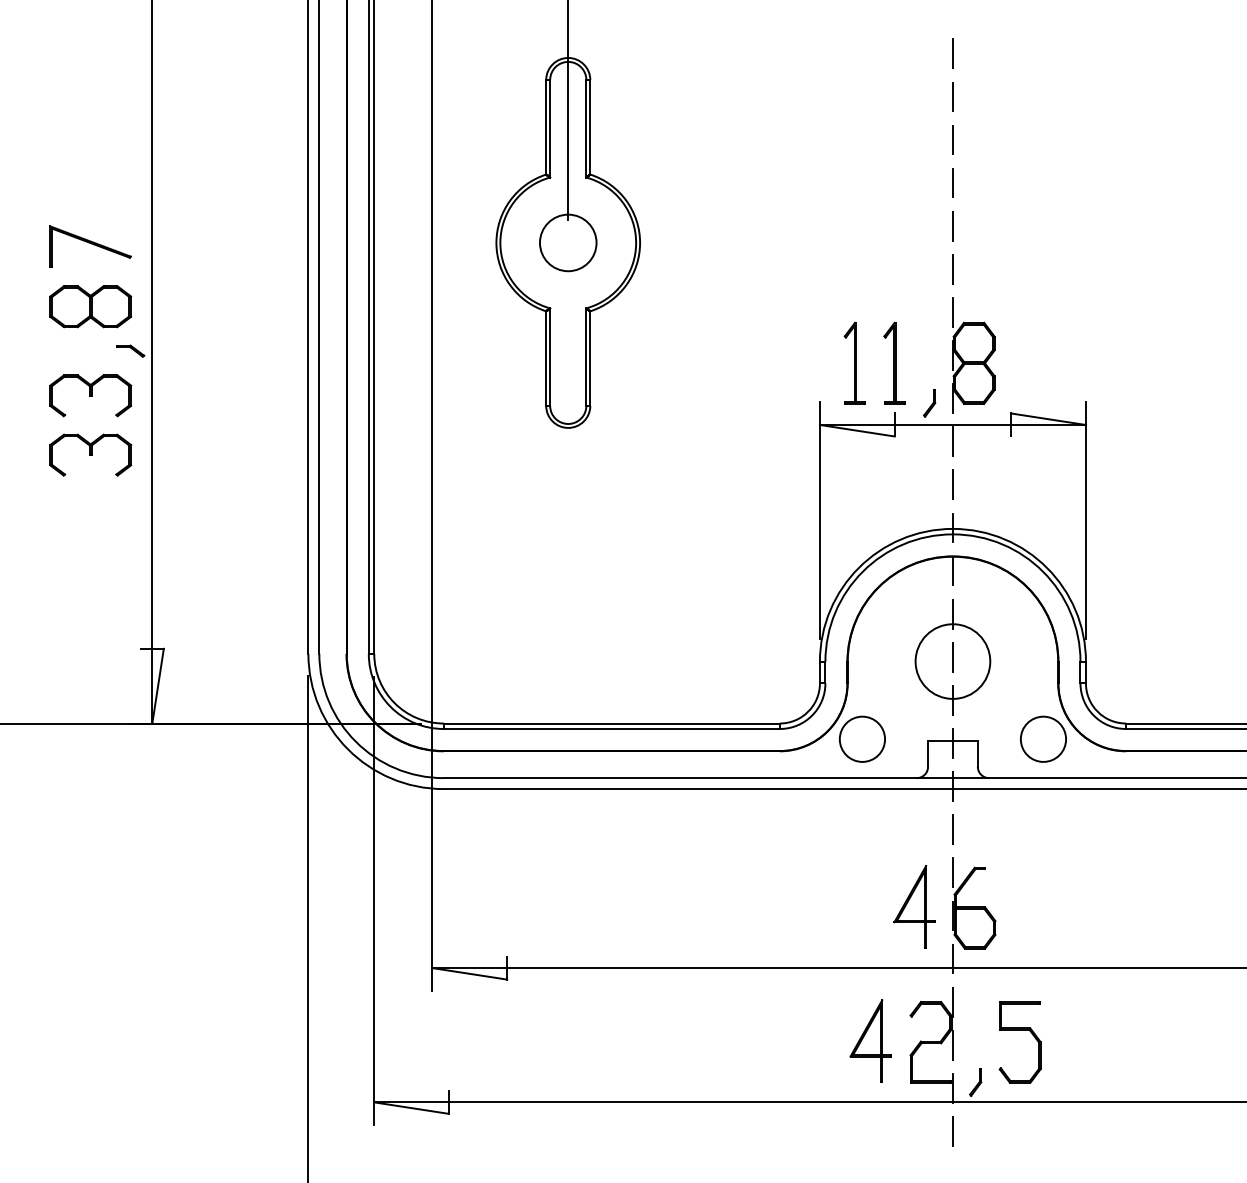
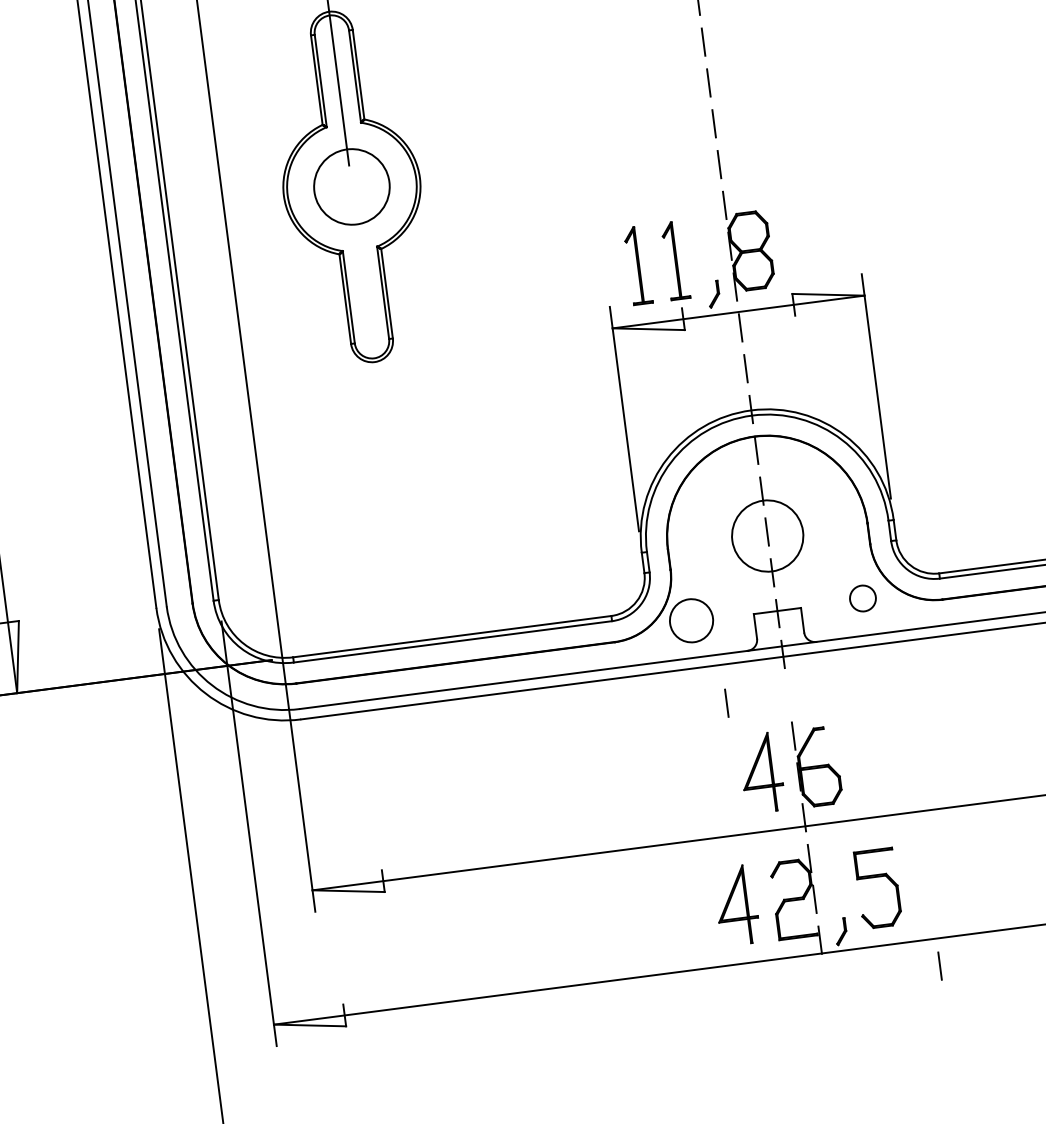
circle: (567, 242) -> (351, 186), size x1.4
circle: (1043, 738) -> (862, 597), size x0.6
line: (952, 829) -> (726, 703), moved
line: (952, 1131) -> (939, 966), moved

